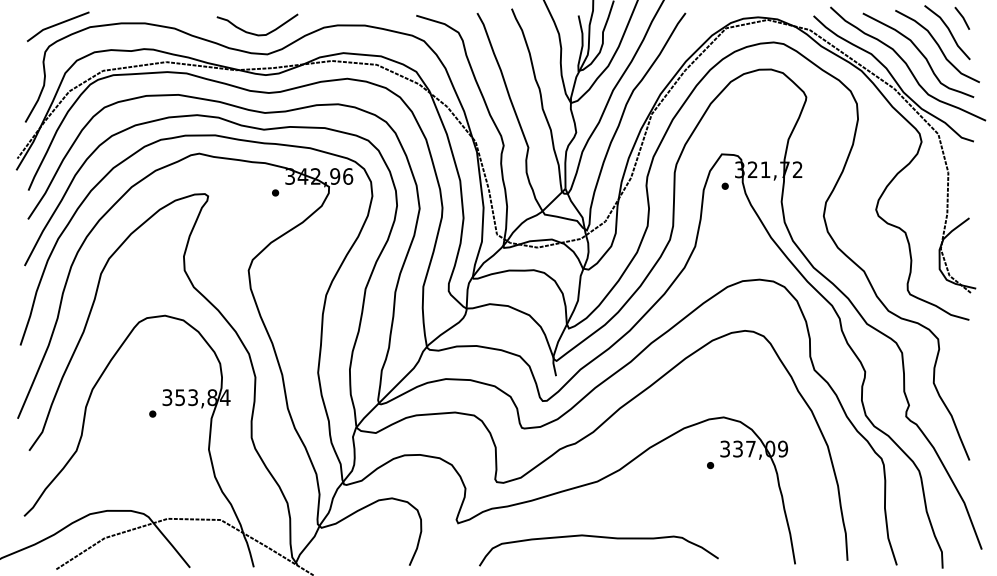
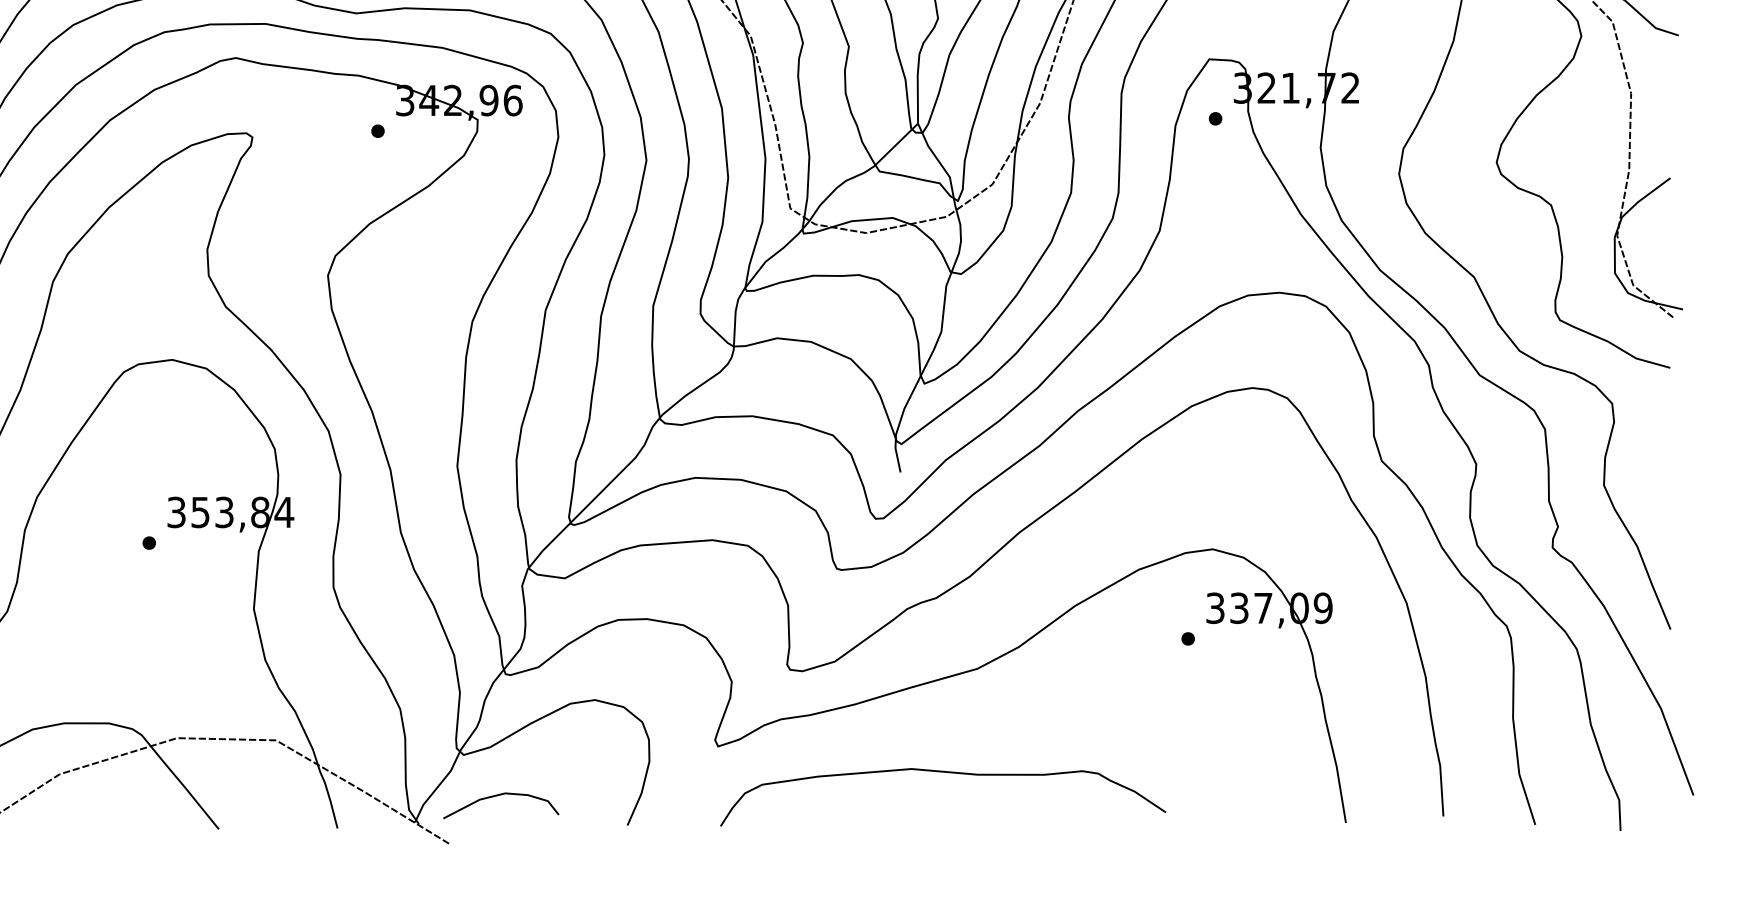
curve: (598, 537) -> (942, 772), moved
curve: (340, 550) -> (498, 797), added

